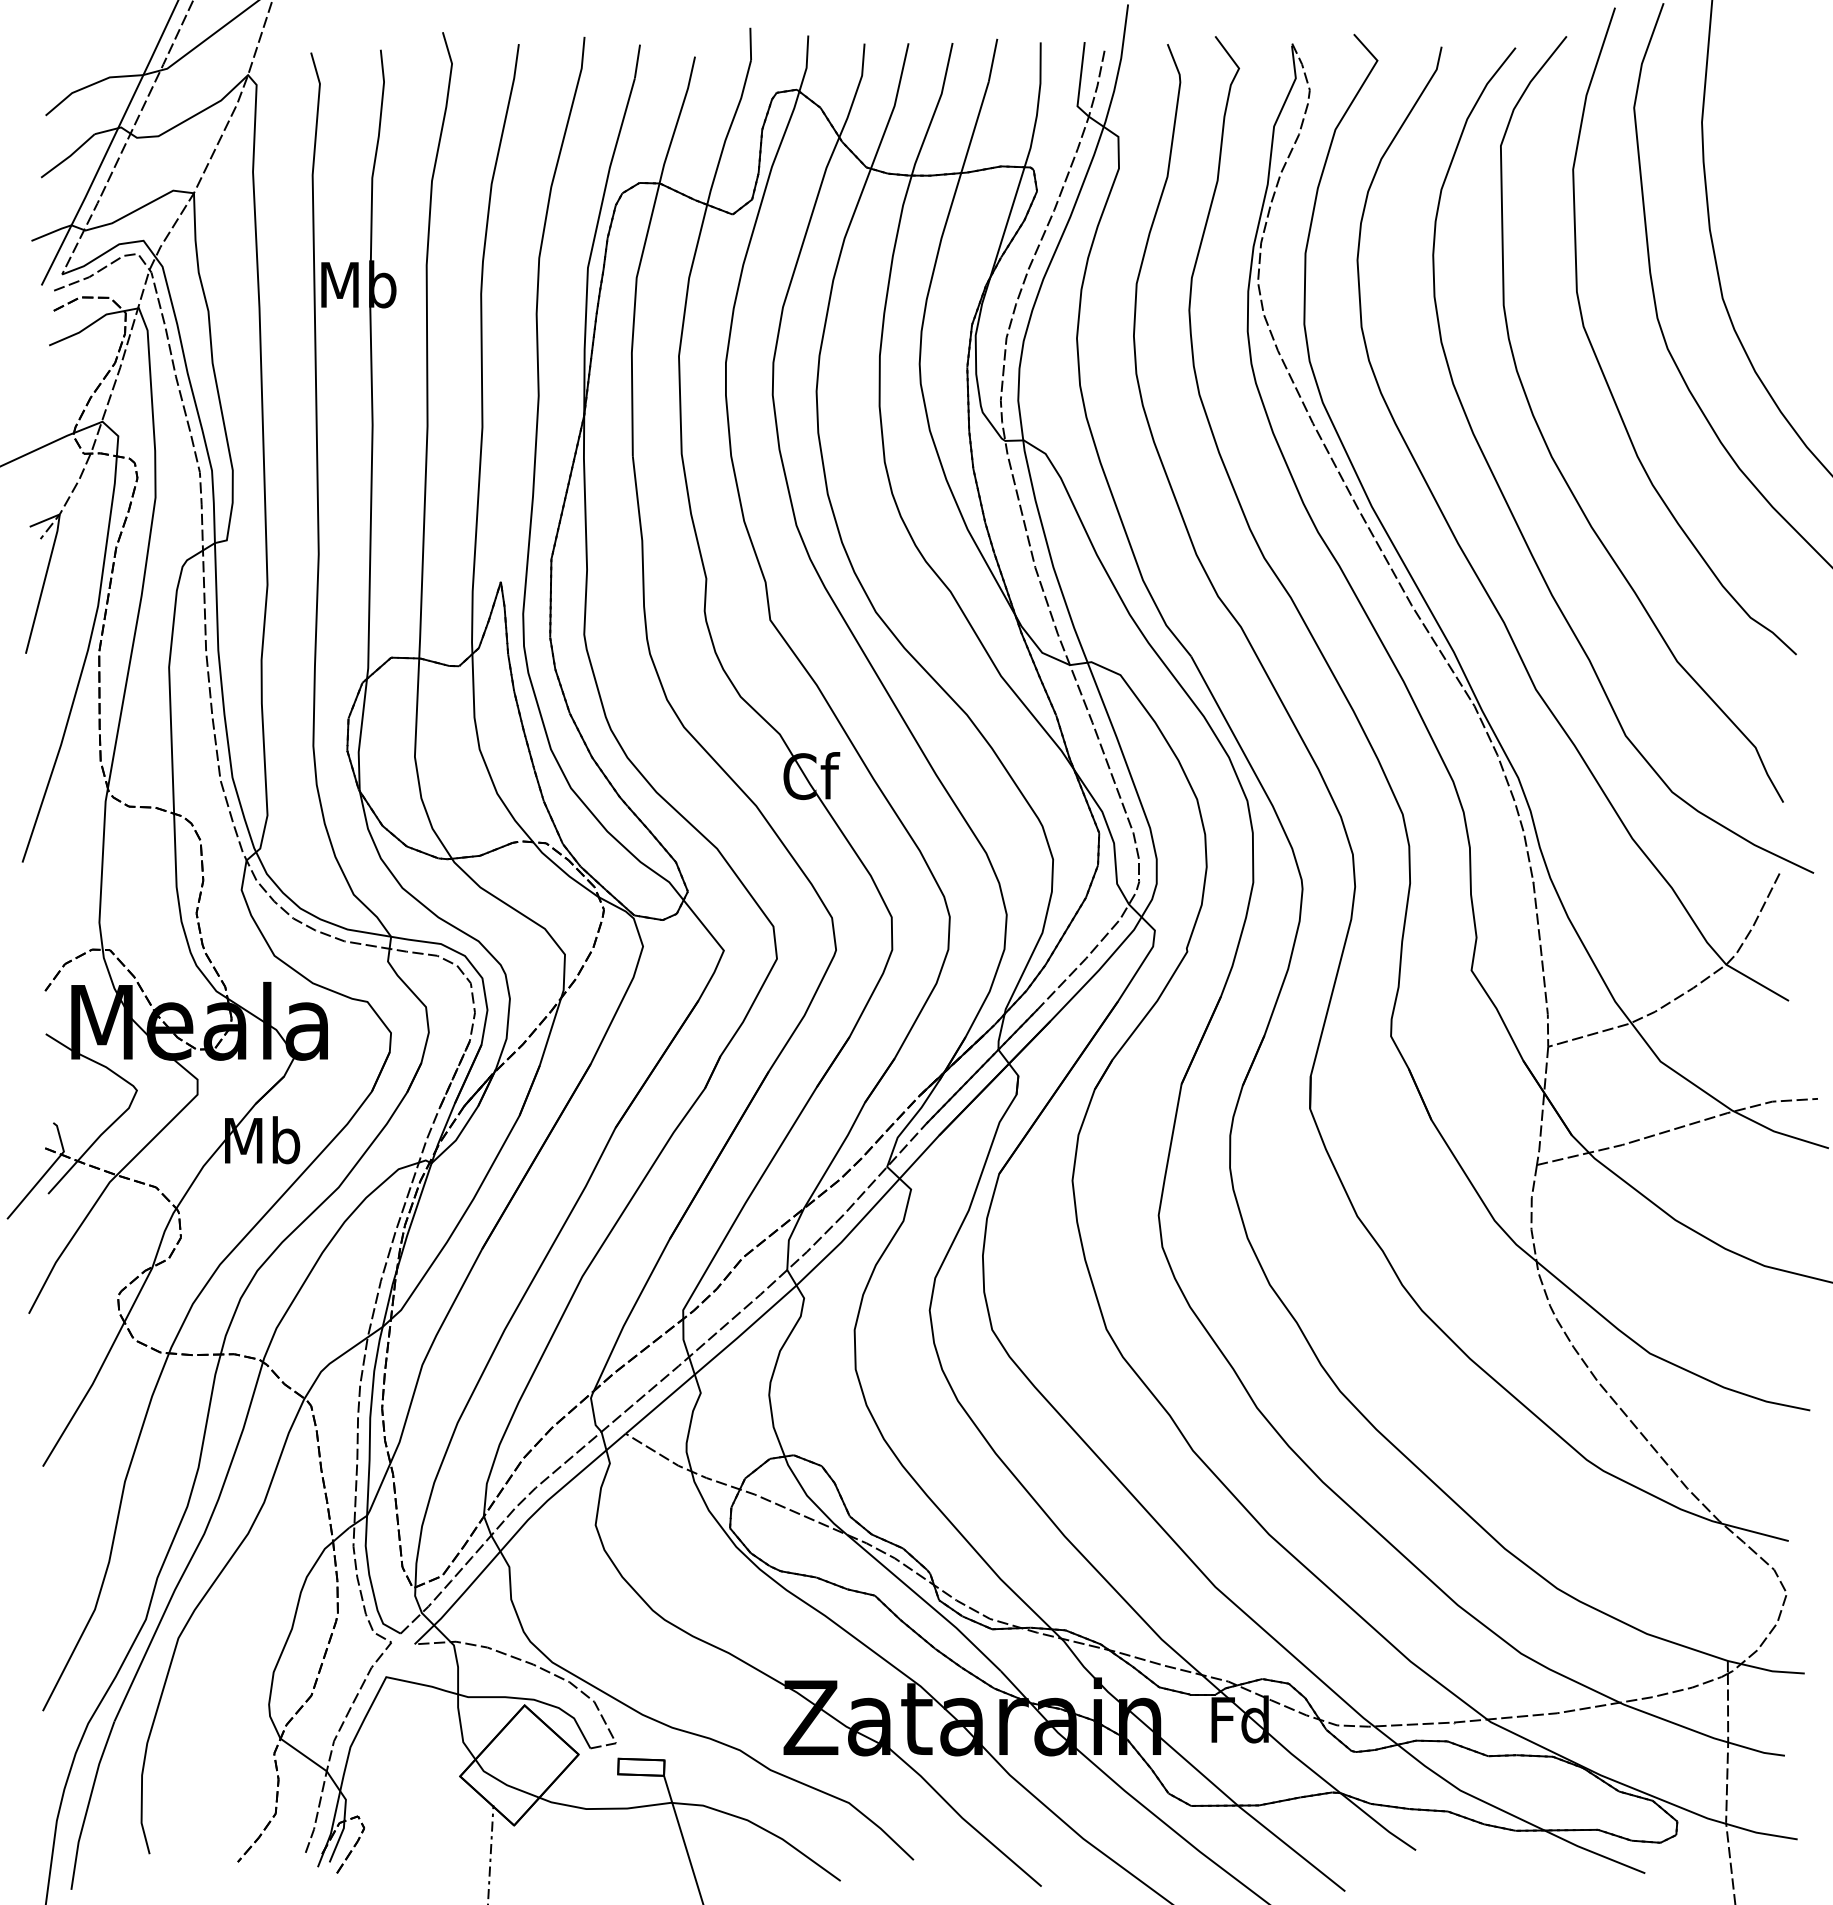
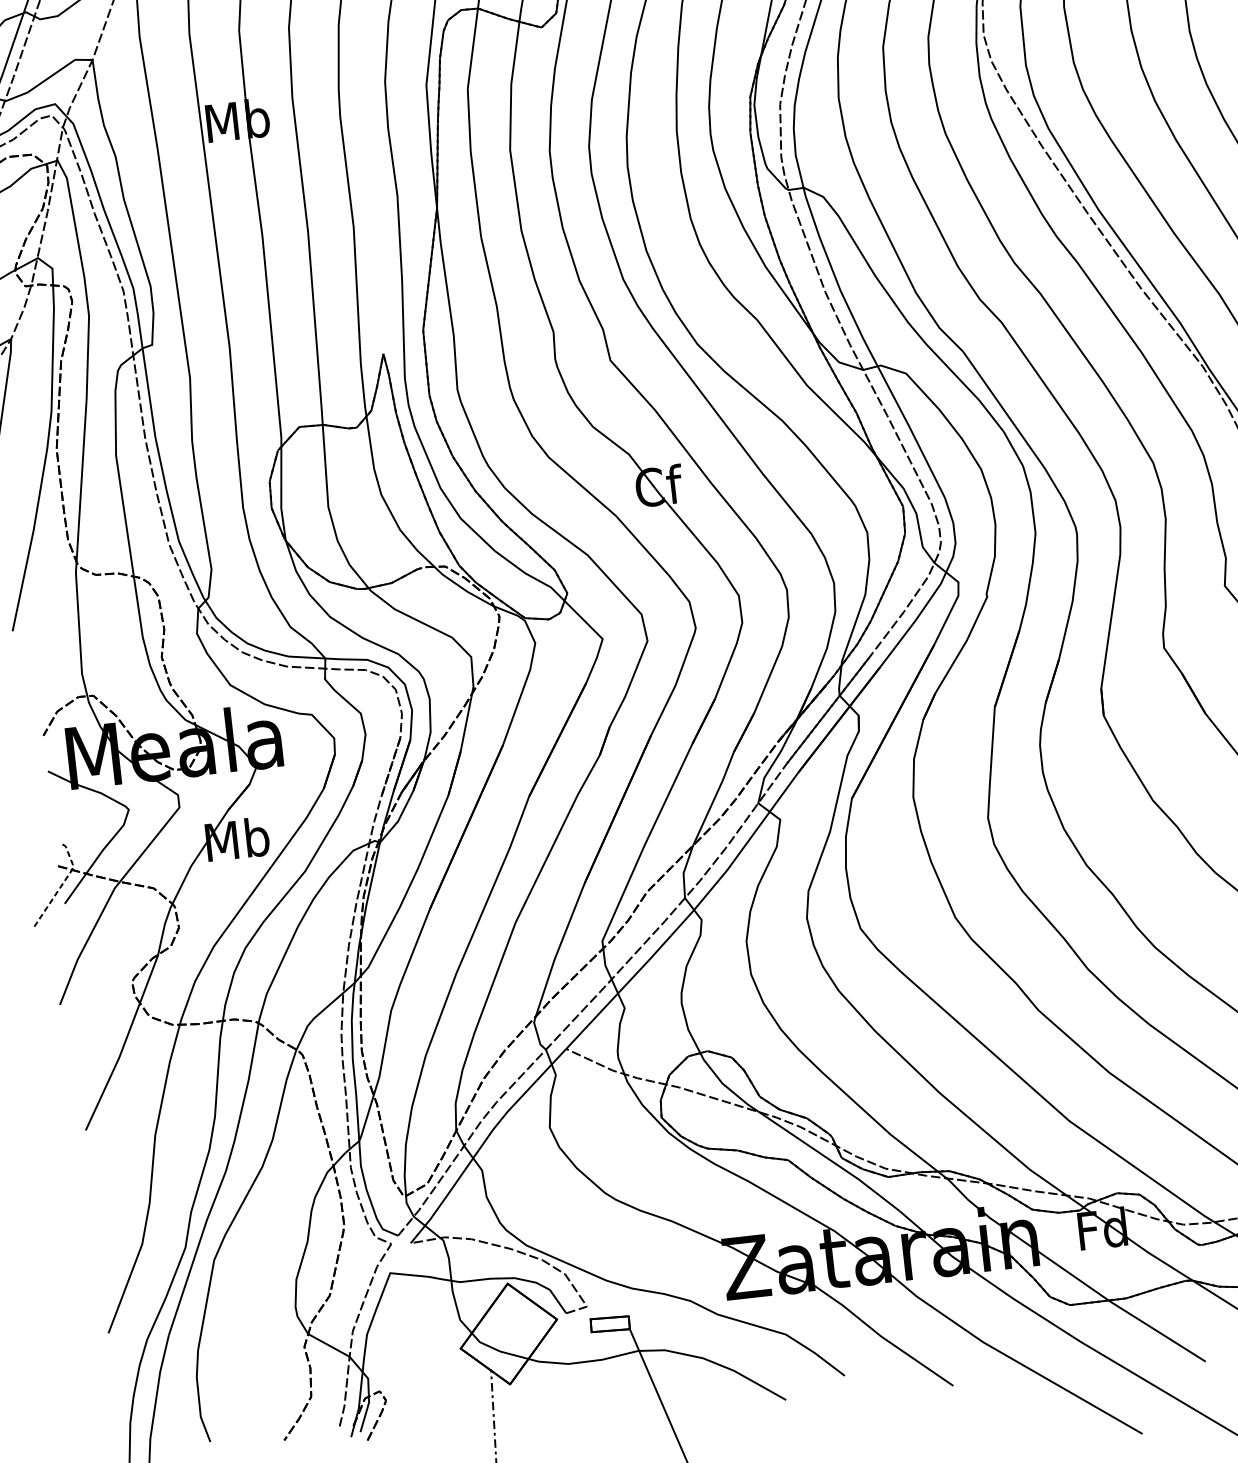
line: (46, 1172) -> (61, 886), solid -> dashed

